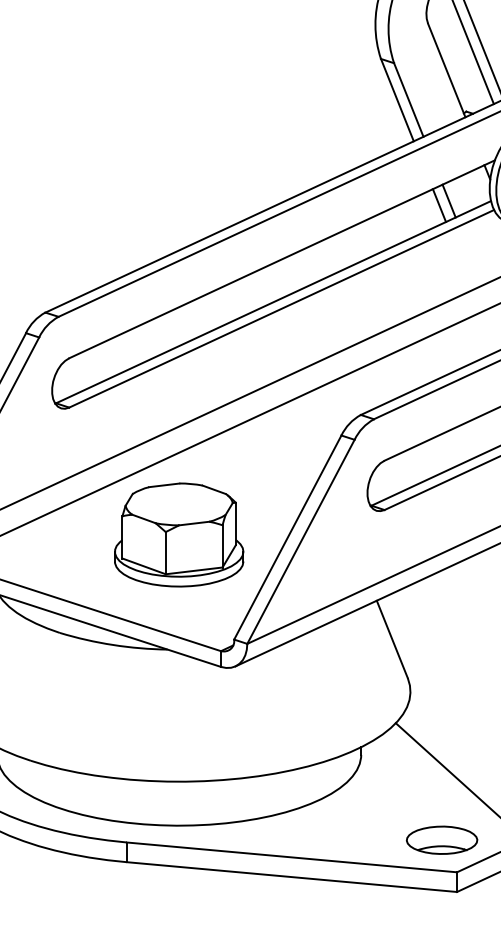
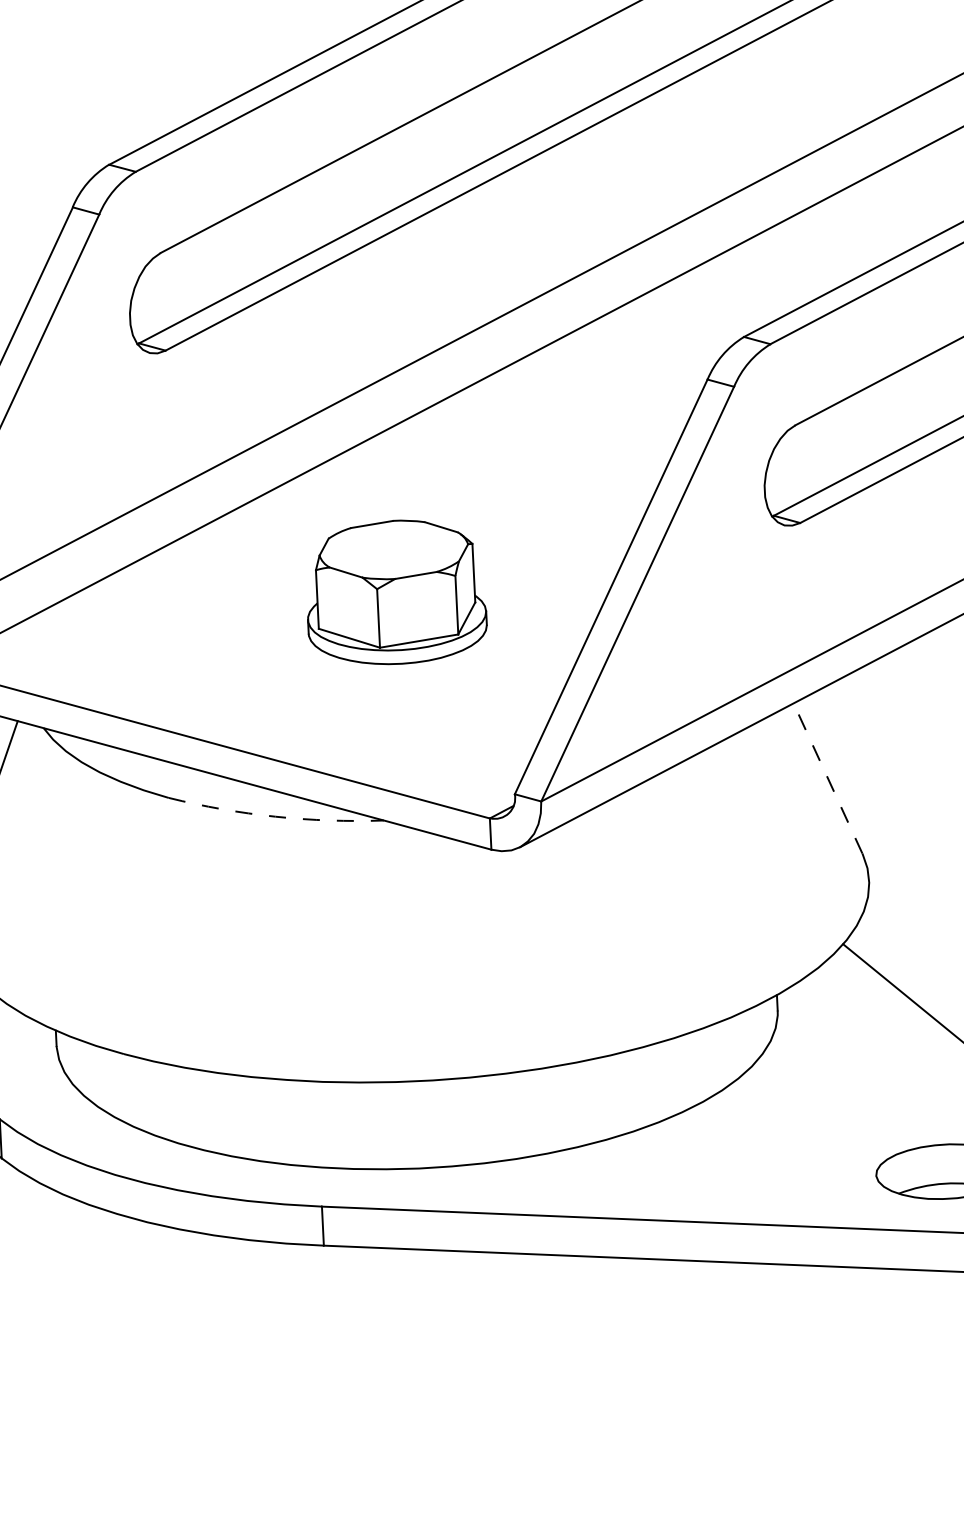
part: (179, 534) -> (396, 591), size x0.7
line: (392, 639) -> (828, 778), solid -> dashed
arc: (113, 645) -> (276, 817), solid -> dashed

